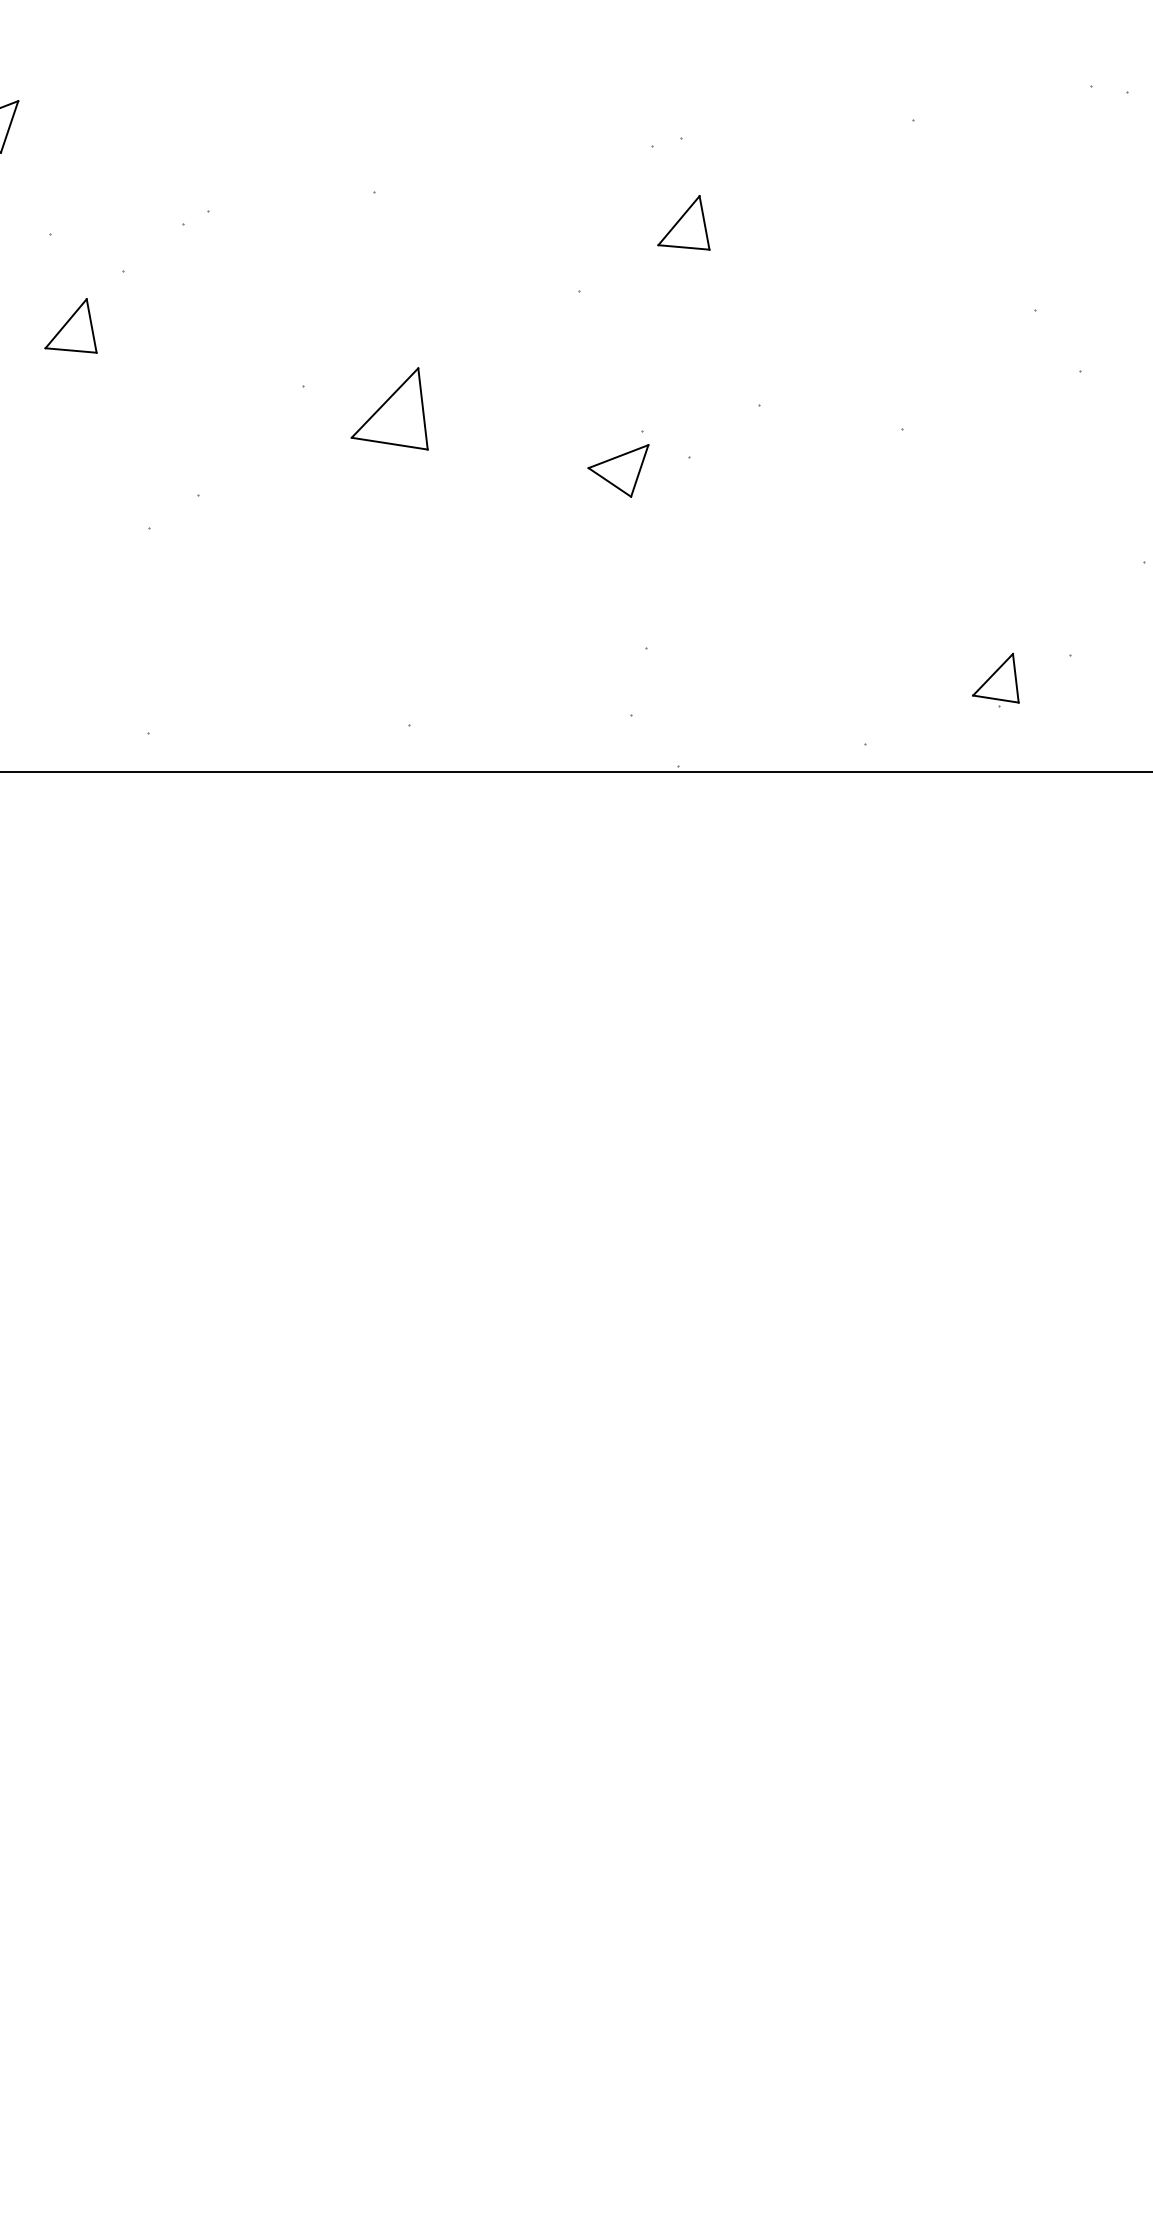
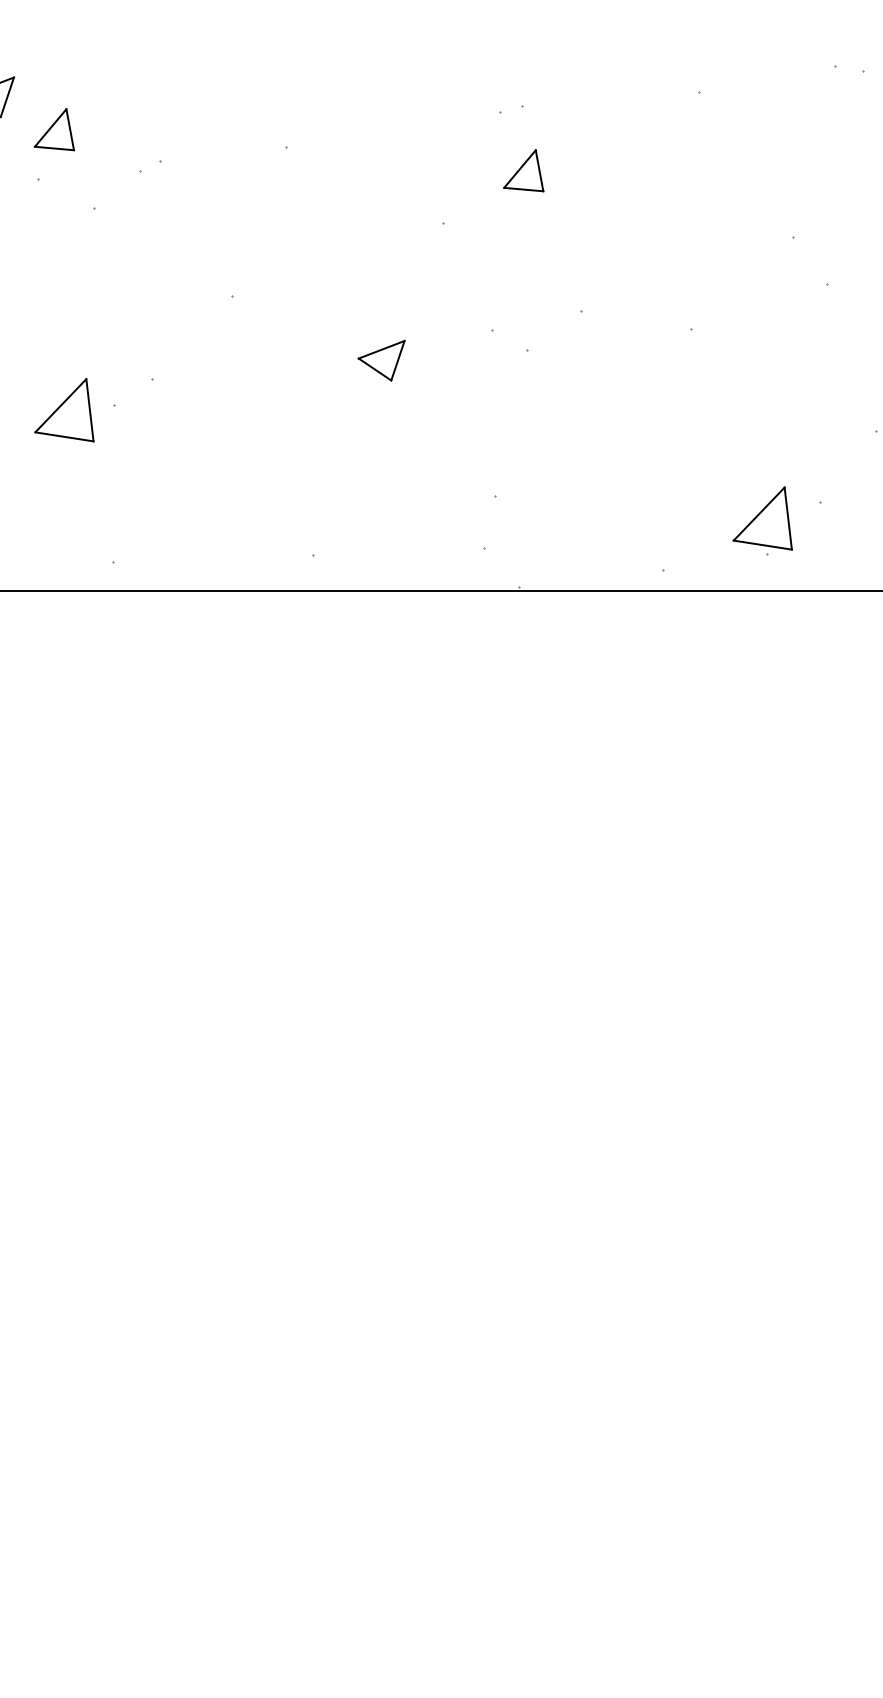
part: (69, 325) -> (53, 129), moved
part: (389, 409) -> (64, 410), moved
part: (618, 470) -> (381, 360), moved
part: (995, 679) -> (762, 520), size x1.67

